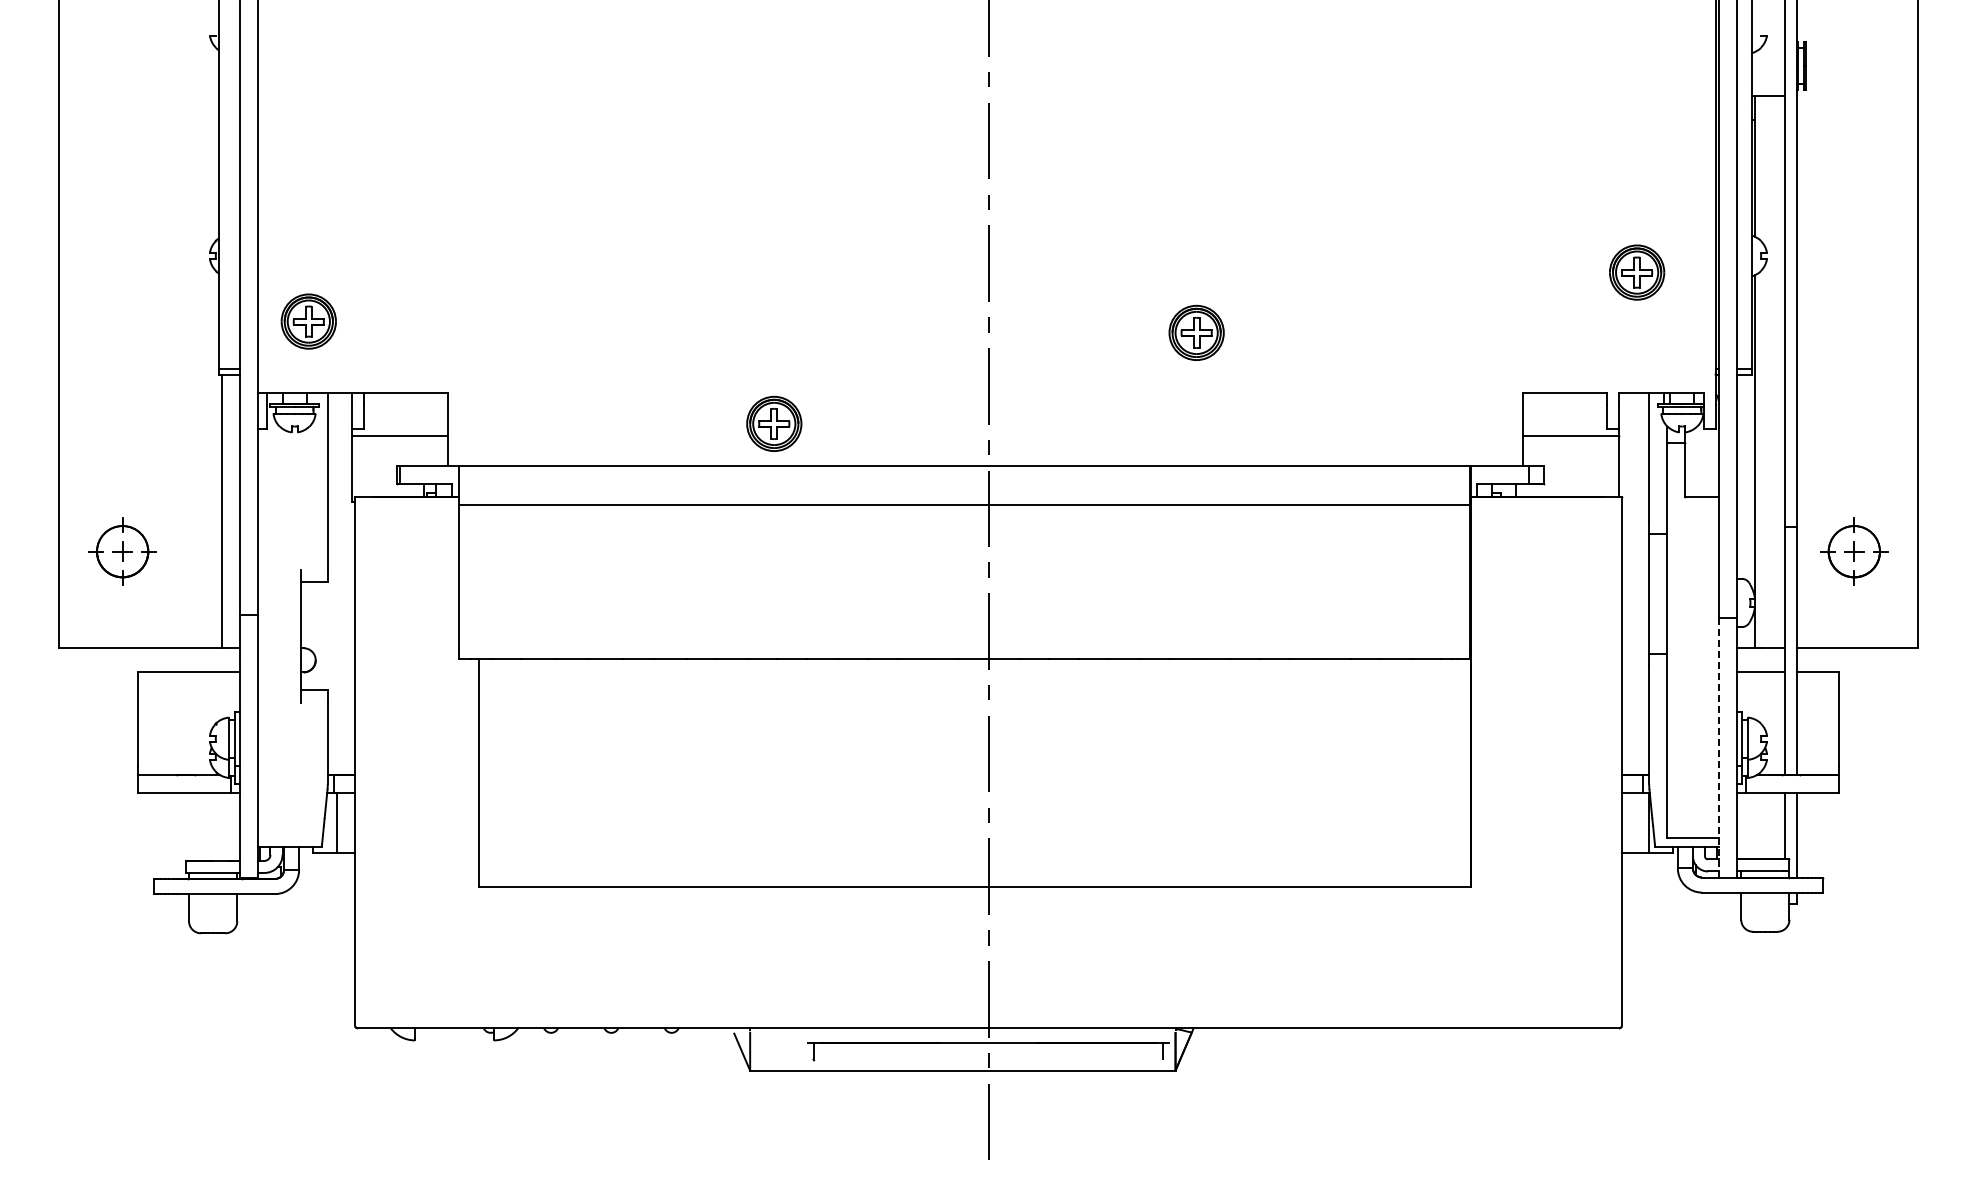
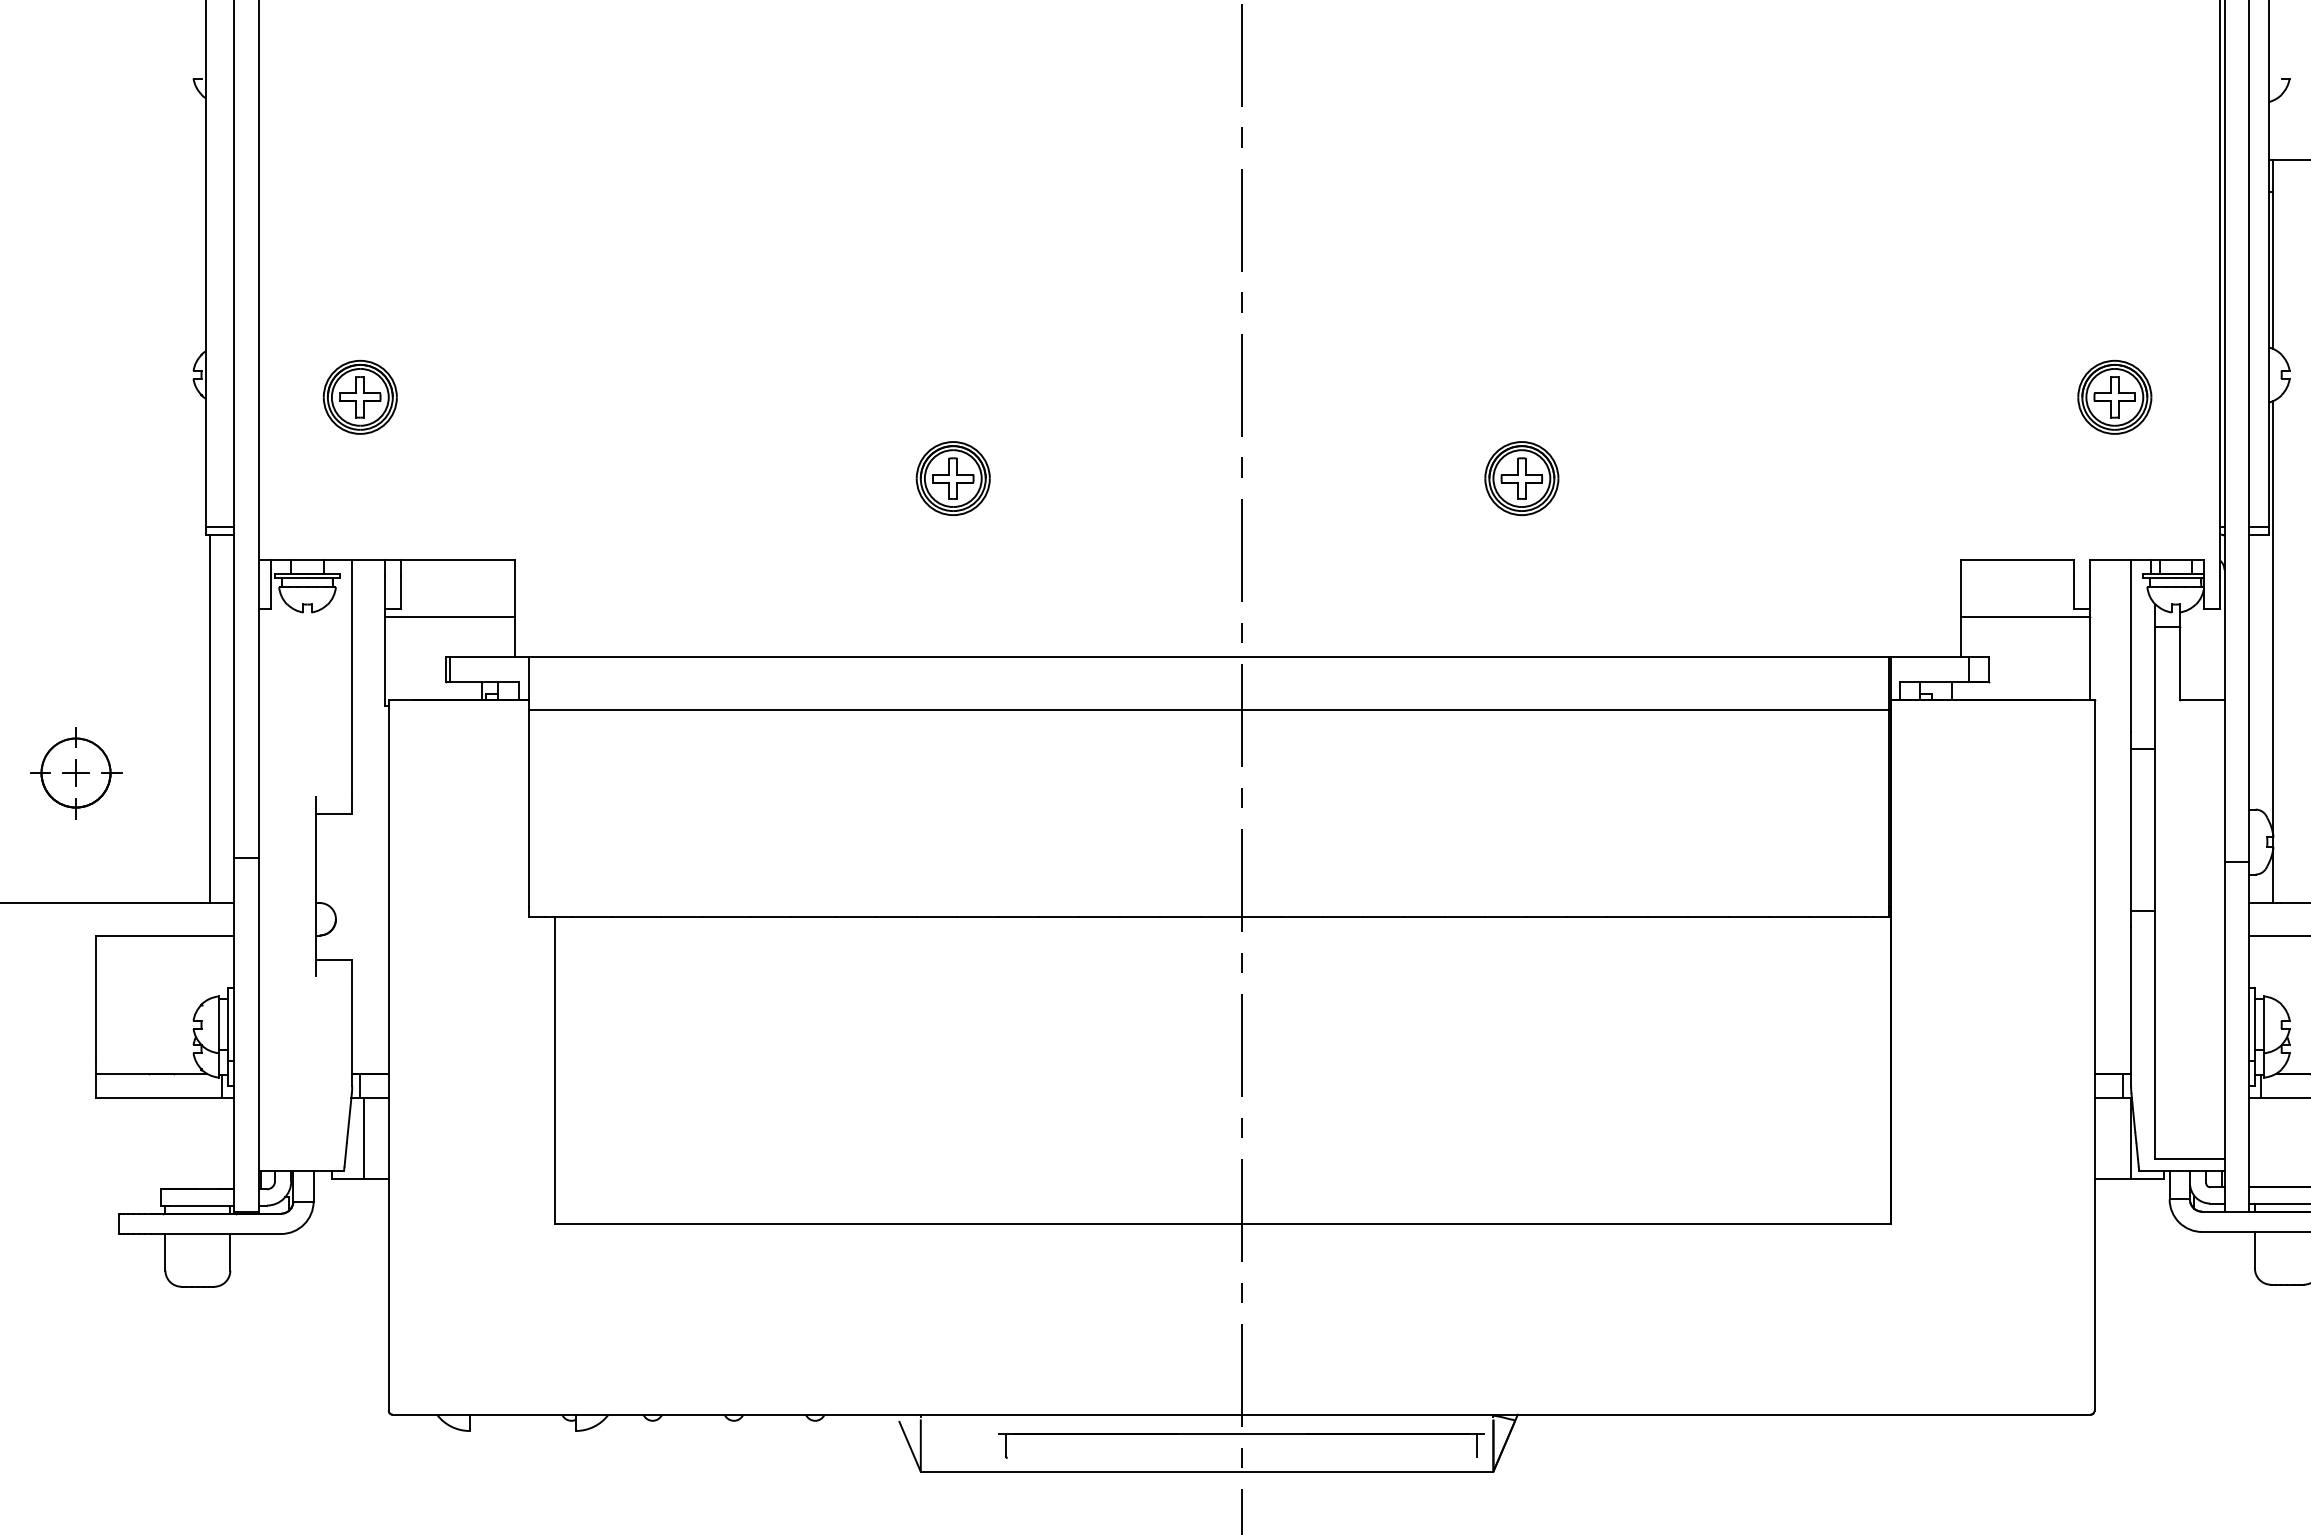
part: (308, 321) -> (359, 397), moved
part: (774, 423) -> (953, 477), moved
line: (1718, 747) -> (2224, 1036), dashed -> solid

